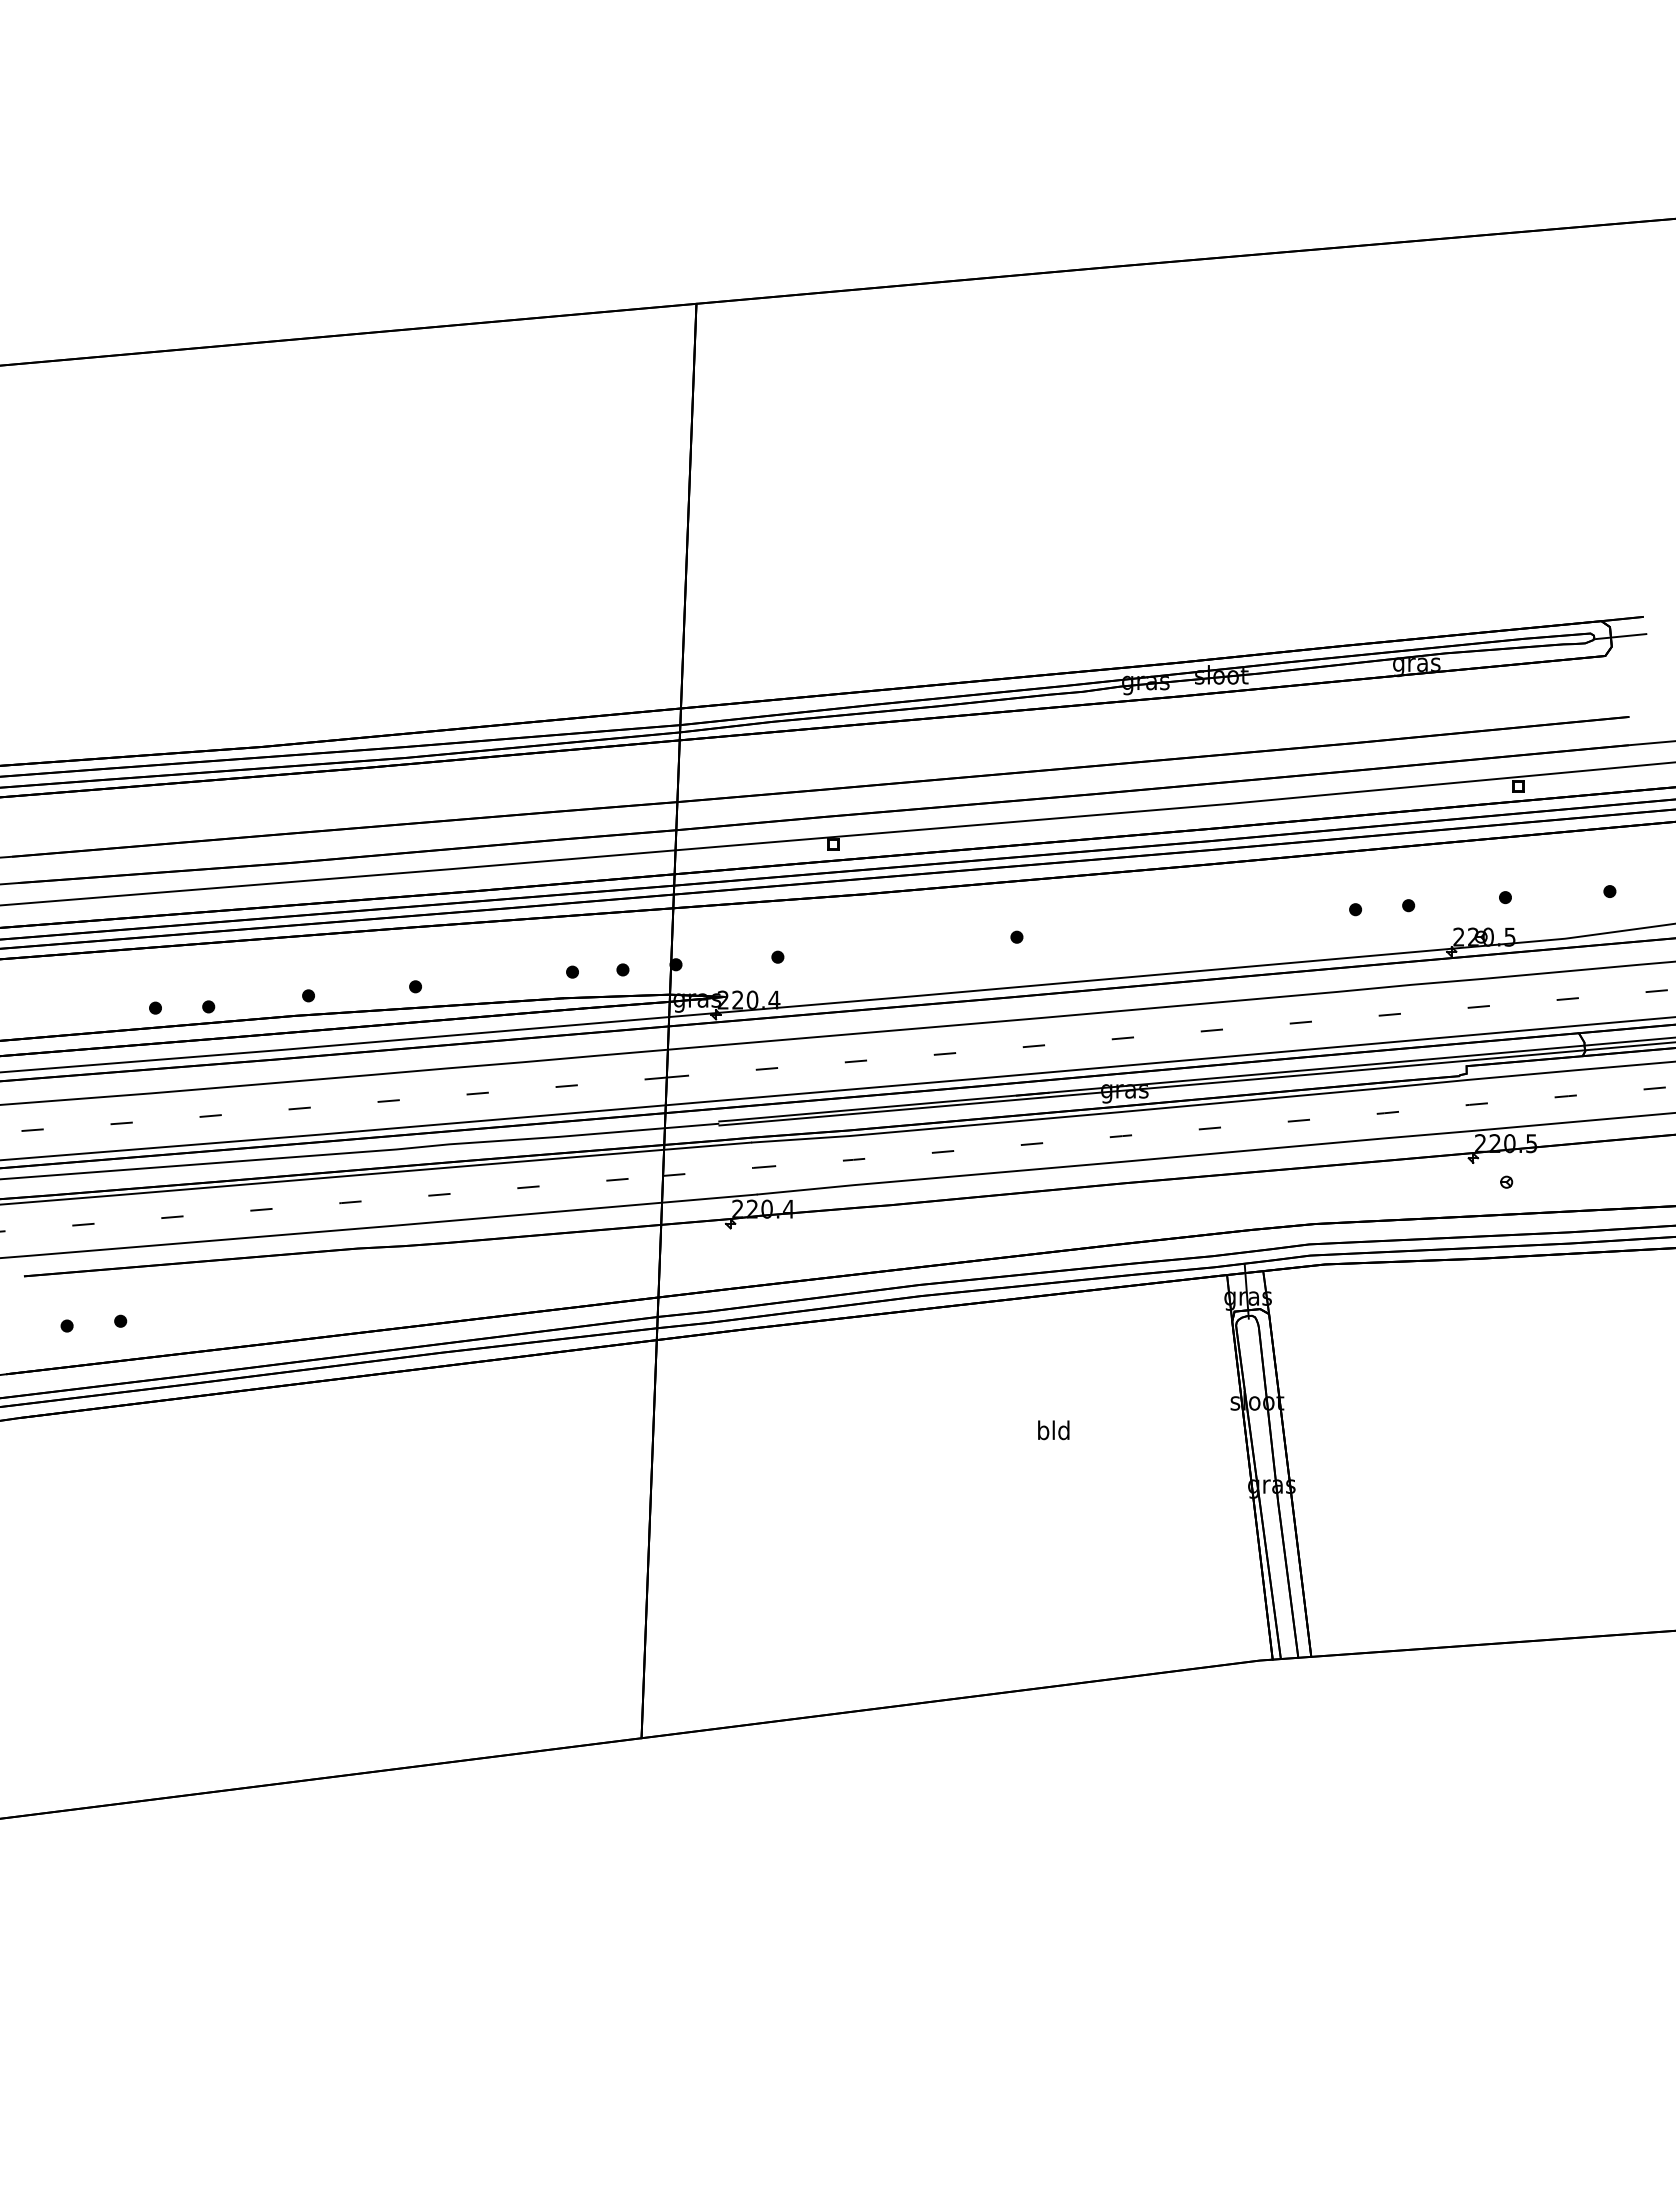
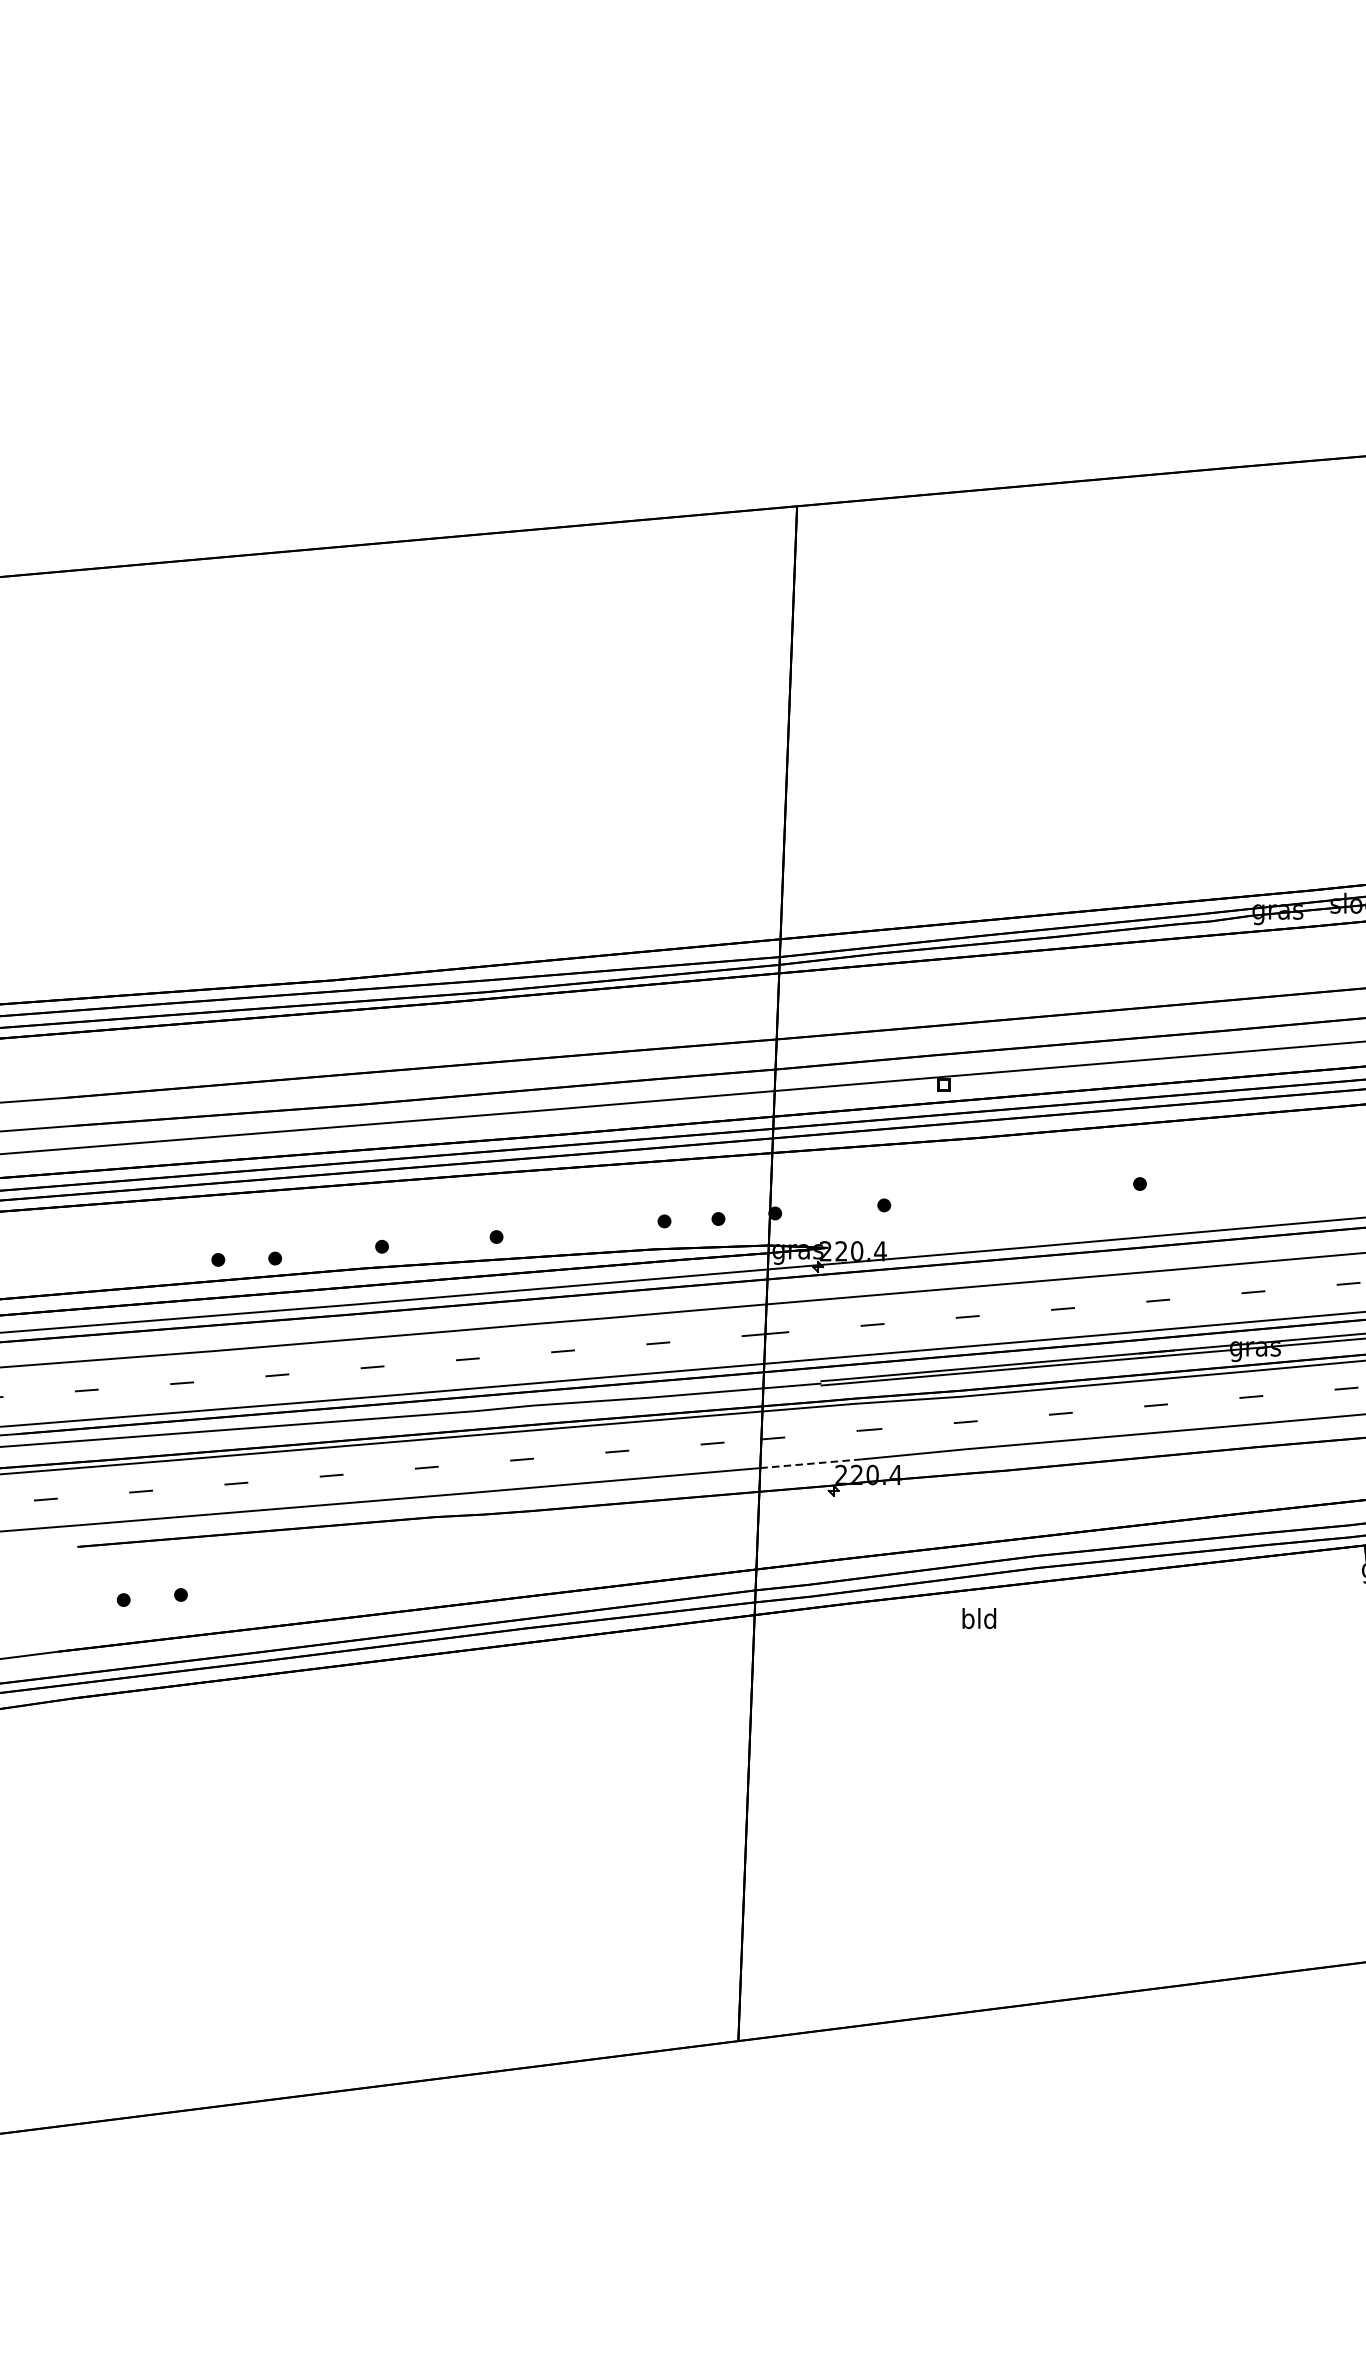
line: (708, 1198) -> (809, 1463), solid -> dashed
text: (1053, 1430) -> (979, 1618), moved

